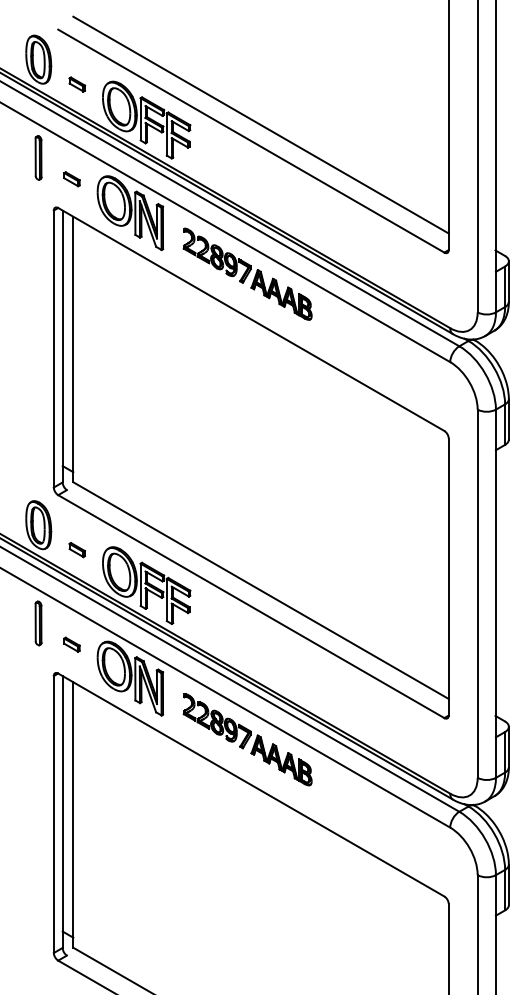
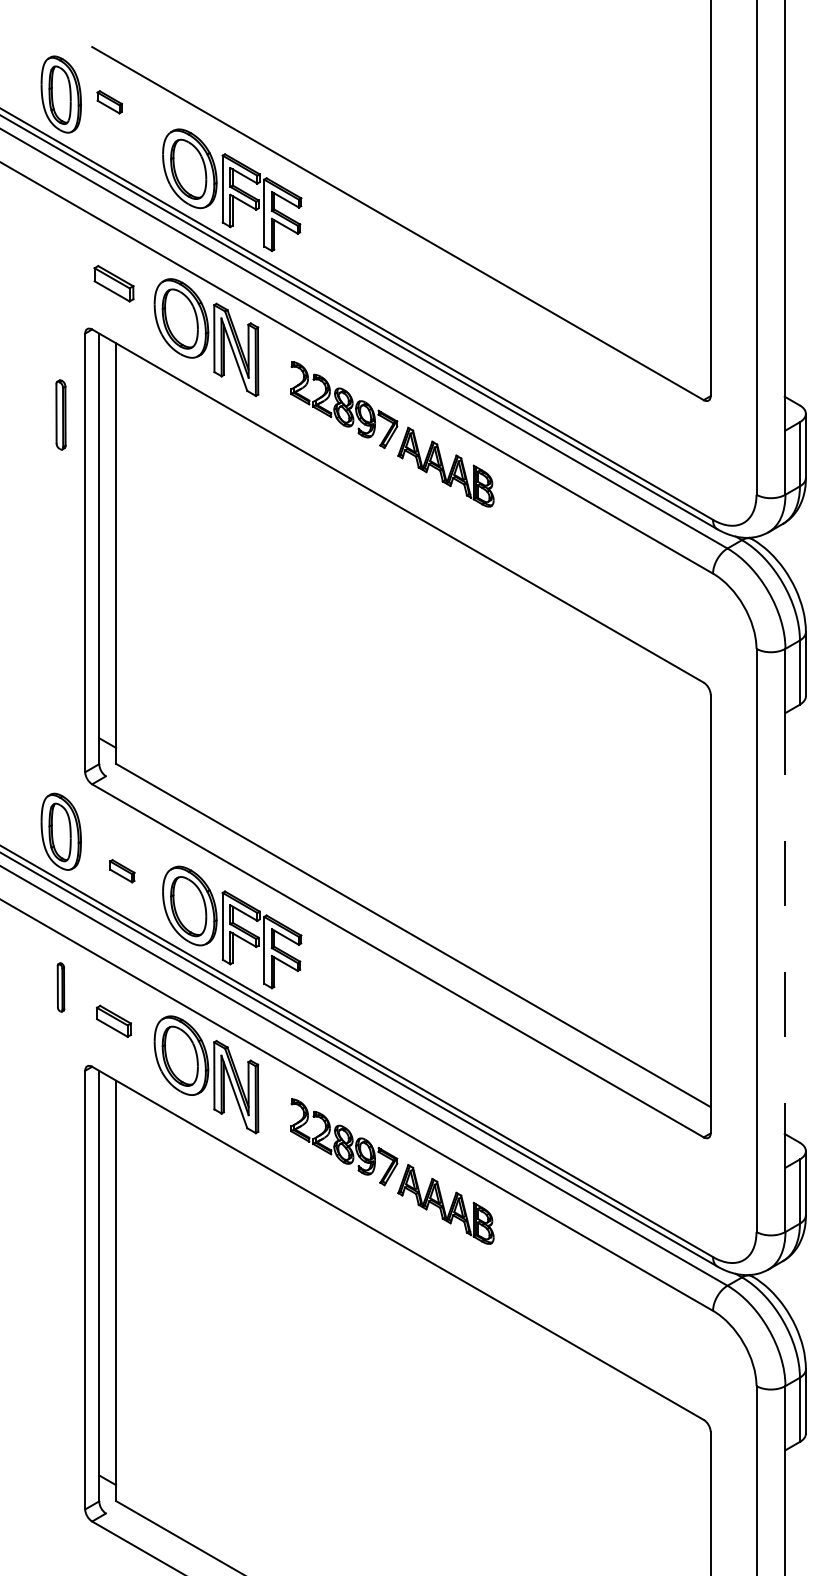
part: (77, 84) -> (110, 102), moved
line: (260, 124) -> (412, 197), removed
part: (38, 157) -> (60, 414), moved
part: (71, 179) -> (113, 284), size x1.6
line: (495, 594) -> (784, 941), solid -> dashed
part: (38, 623) -> (60, 987), size x0.7
part: (71, 644) -> (113, 1020), size x1.4

